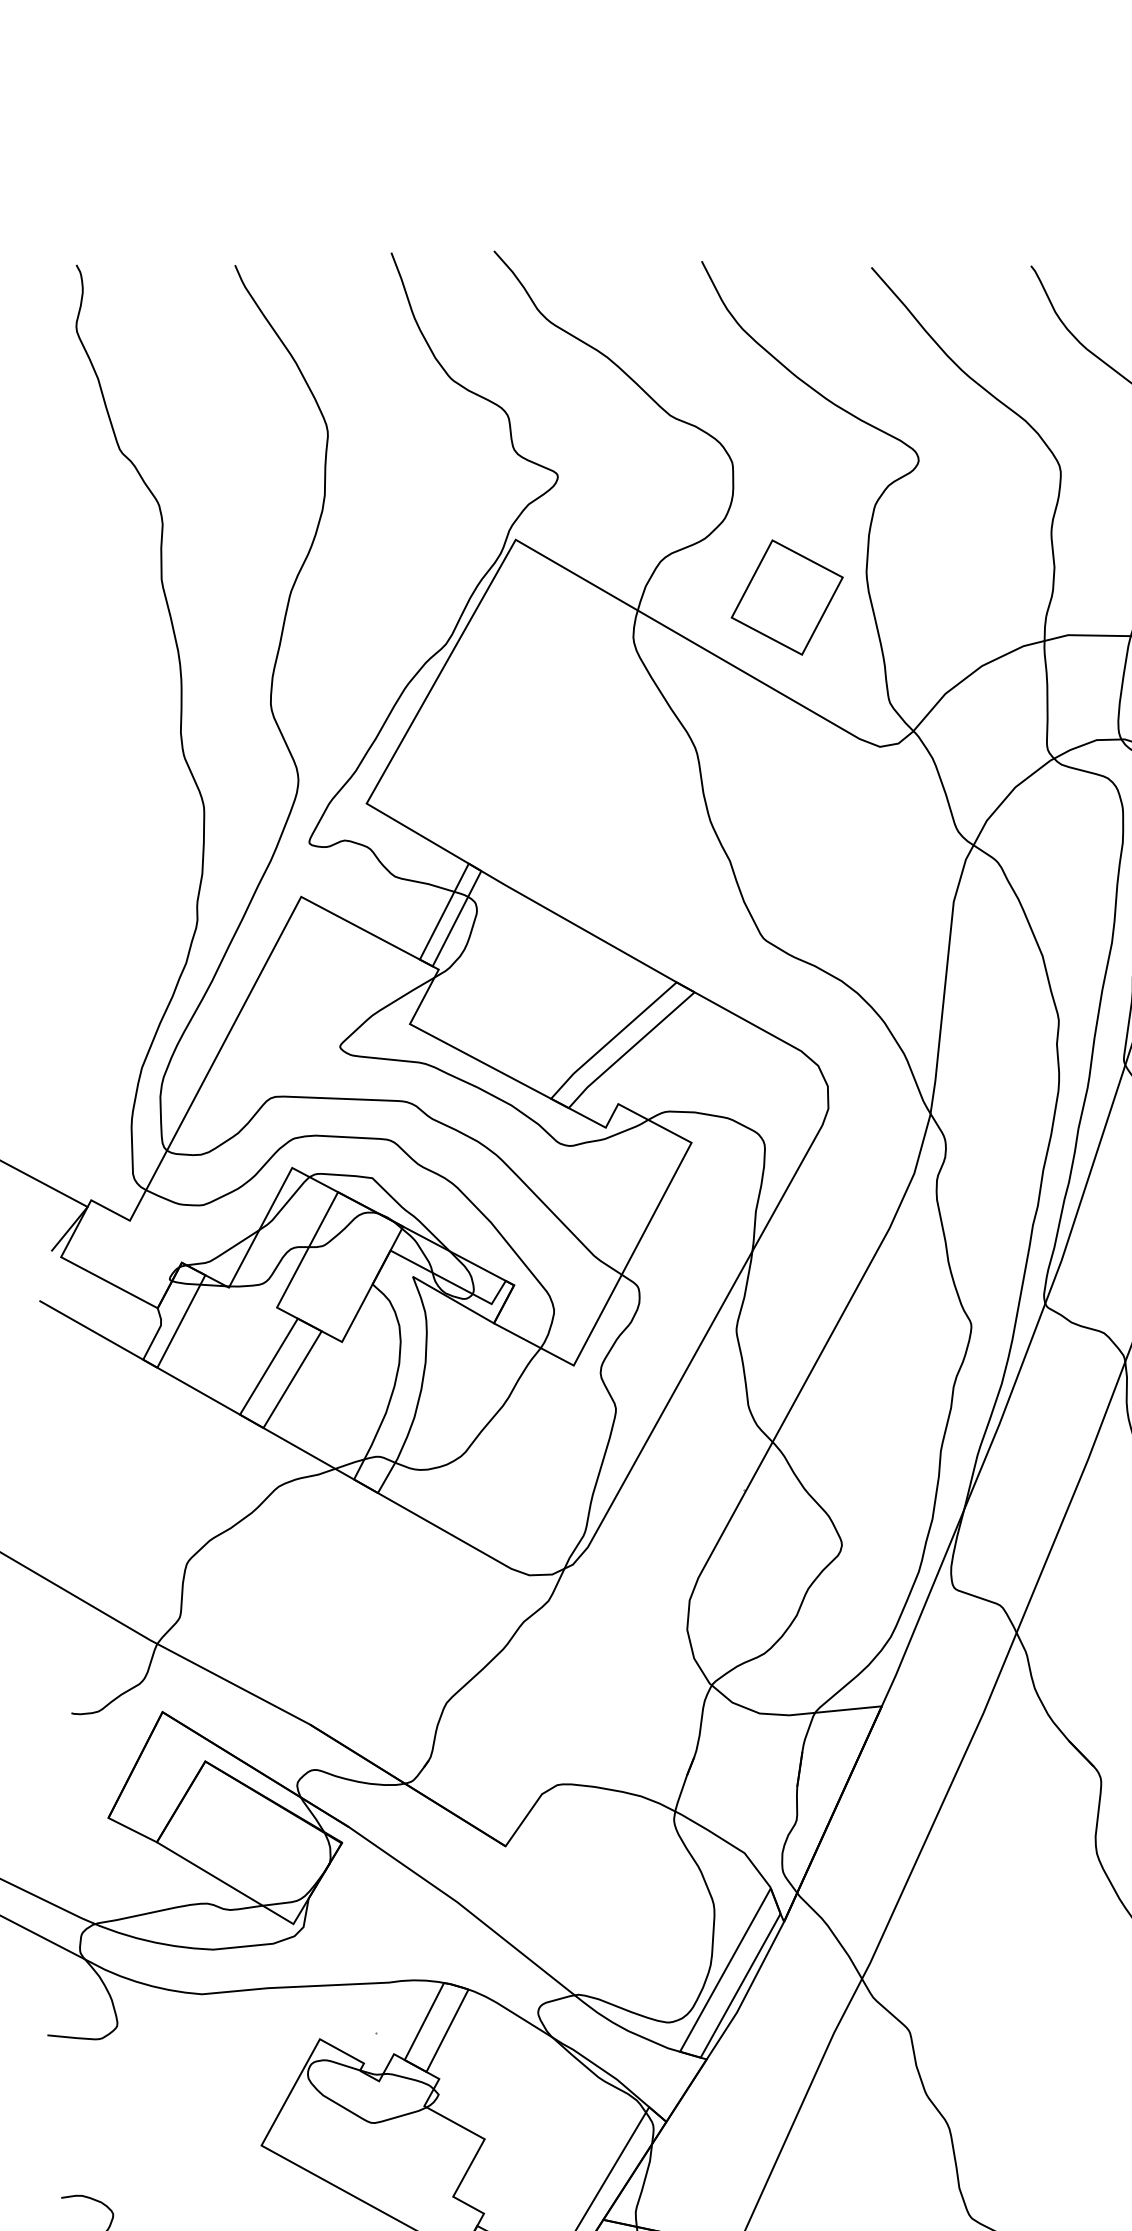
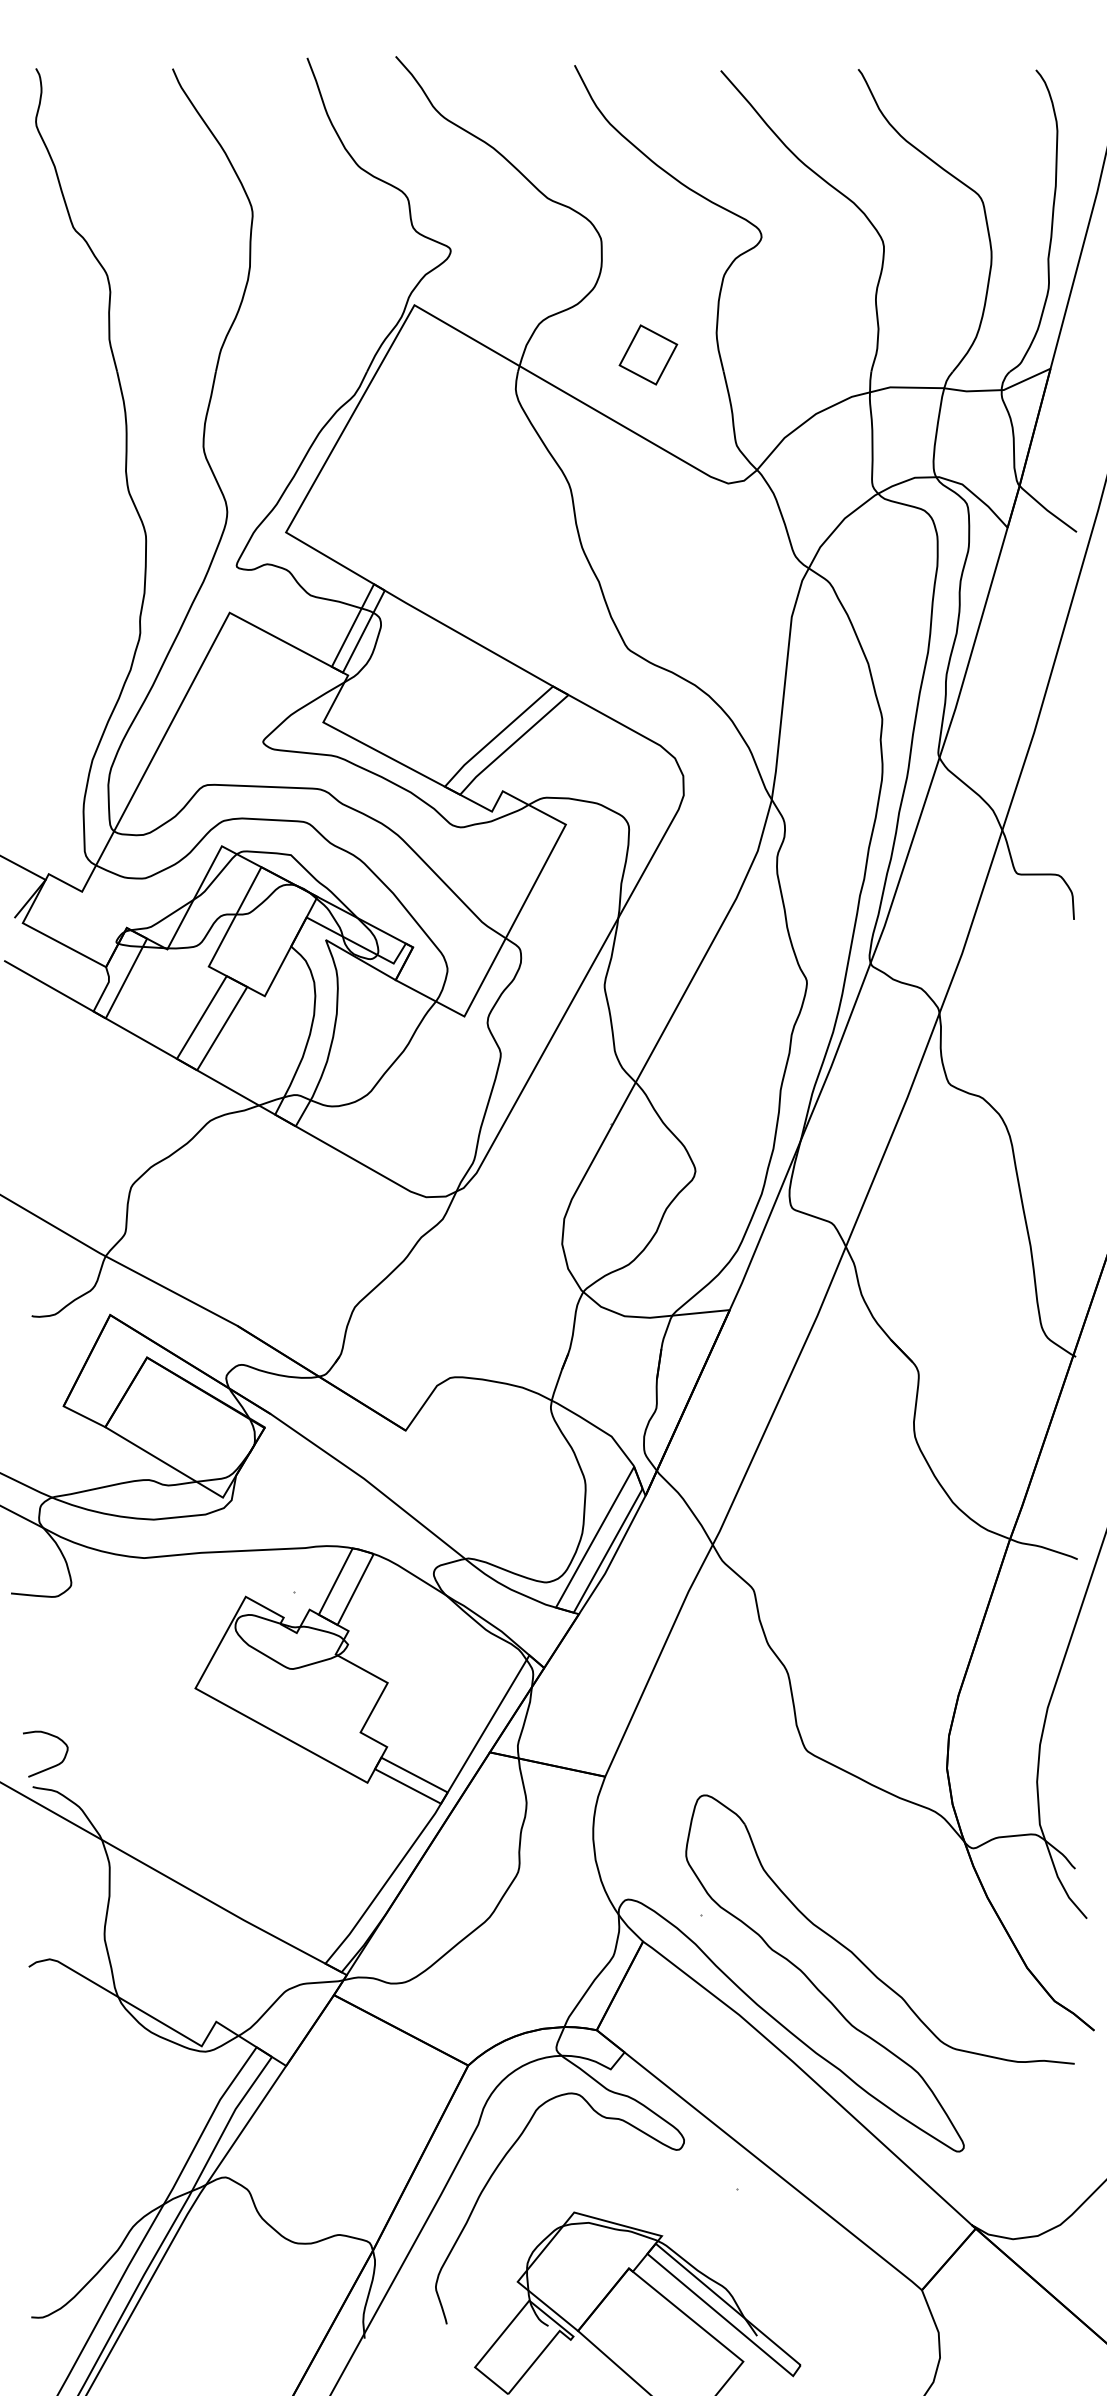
part: (787, 597) -> (648, 354), size x0.6

